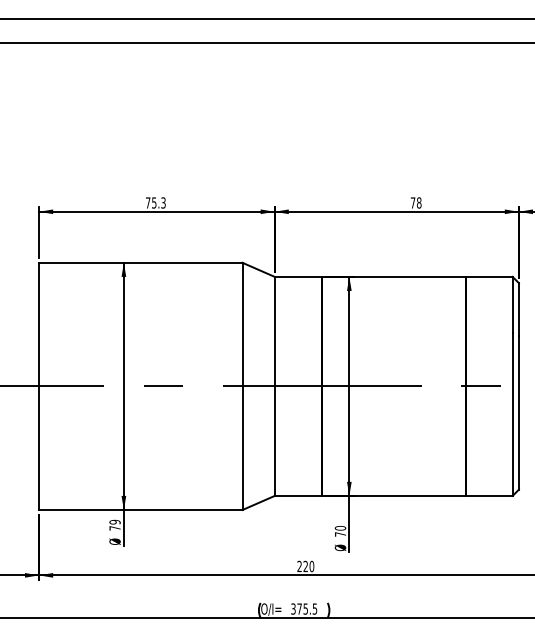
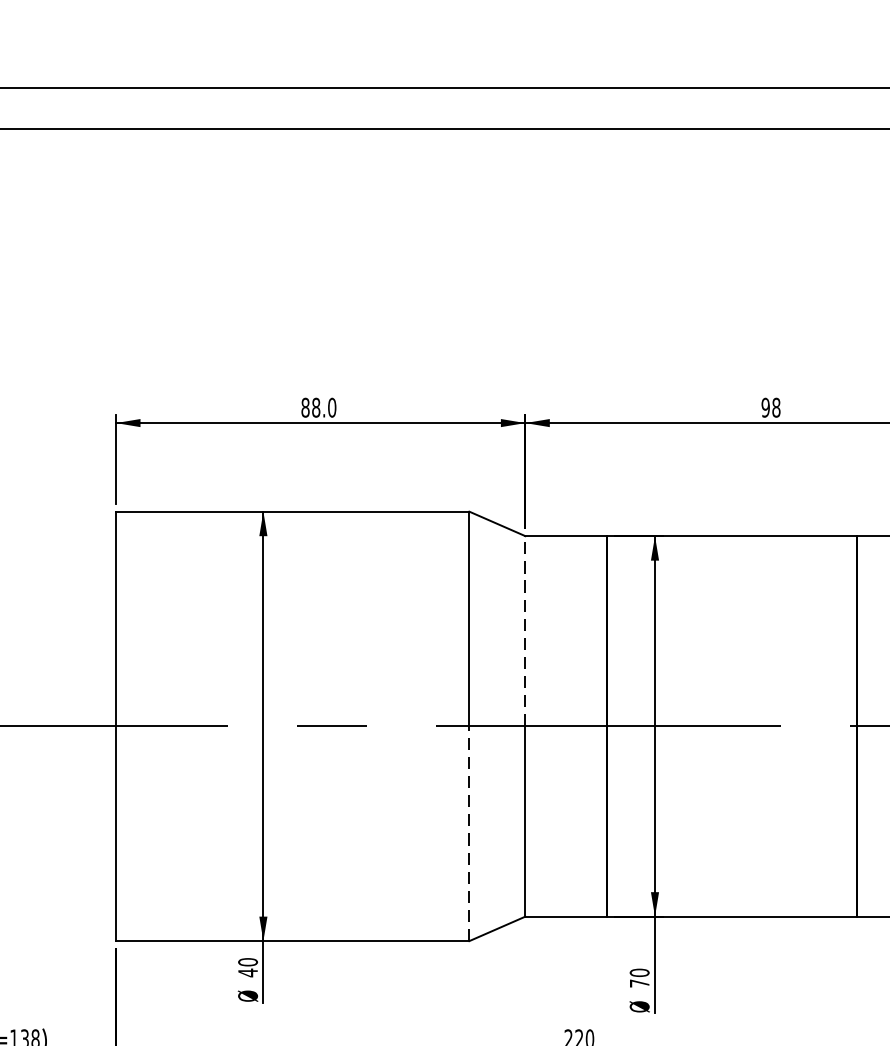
text: (155, 202) -> (318, 406), 75.3 -> 88.0
text: (412, 202) -> (764, 406), 78 -> 98
line: (274, 331) -> (524, 631), solid -> dashed
line: (242, 448) -> (469, 834), solid -> dashed
text: (114, 525) -> (247, 967), 79 -> 40

